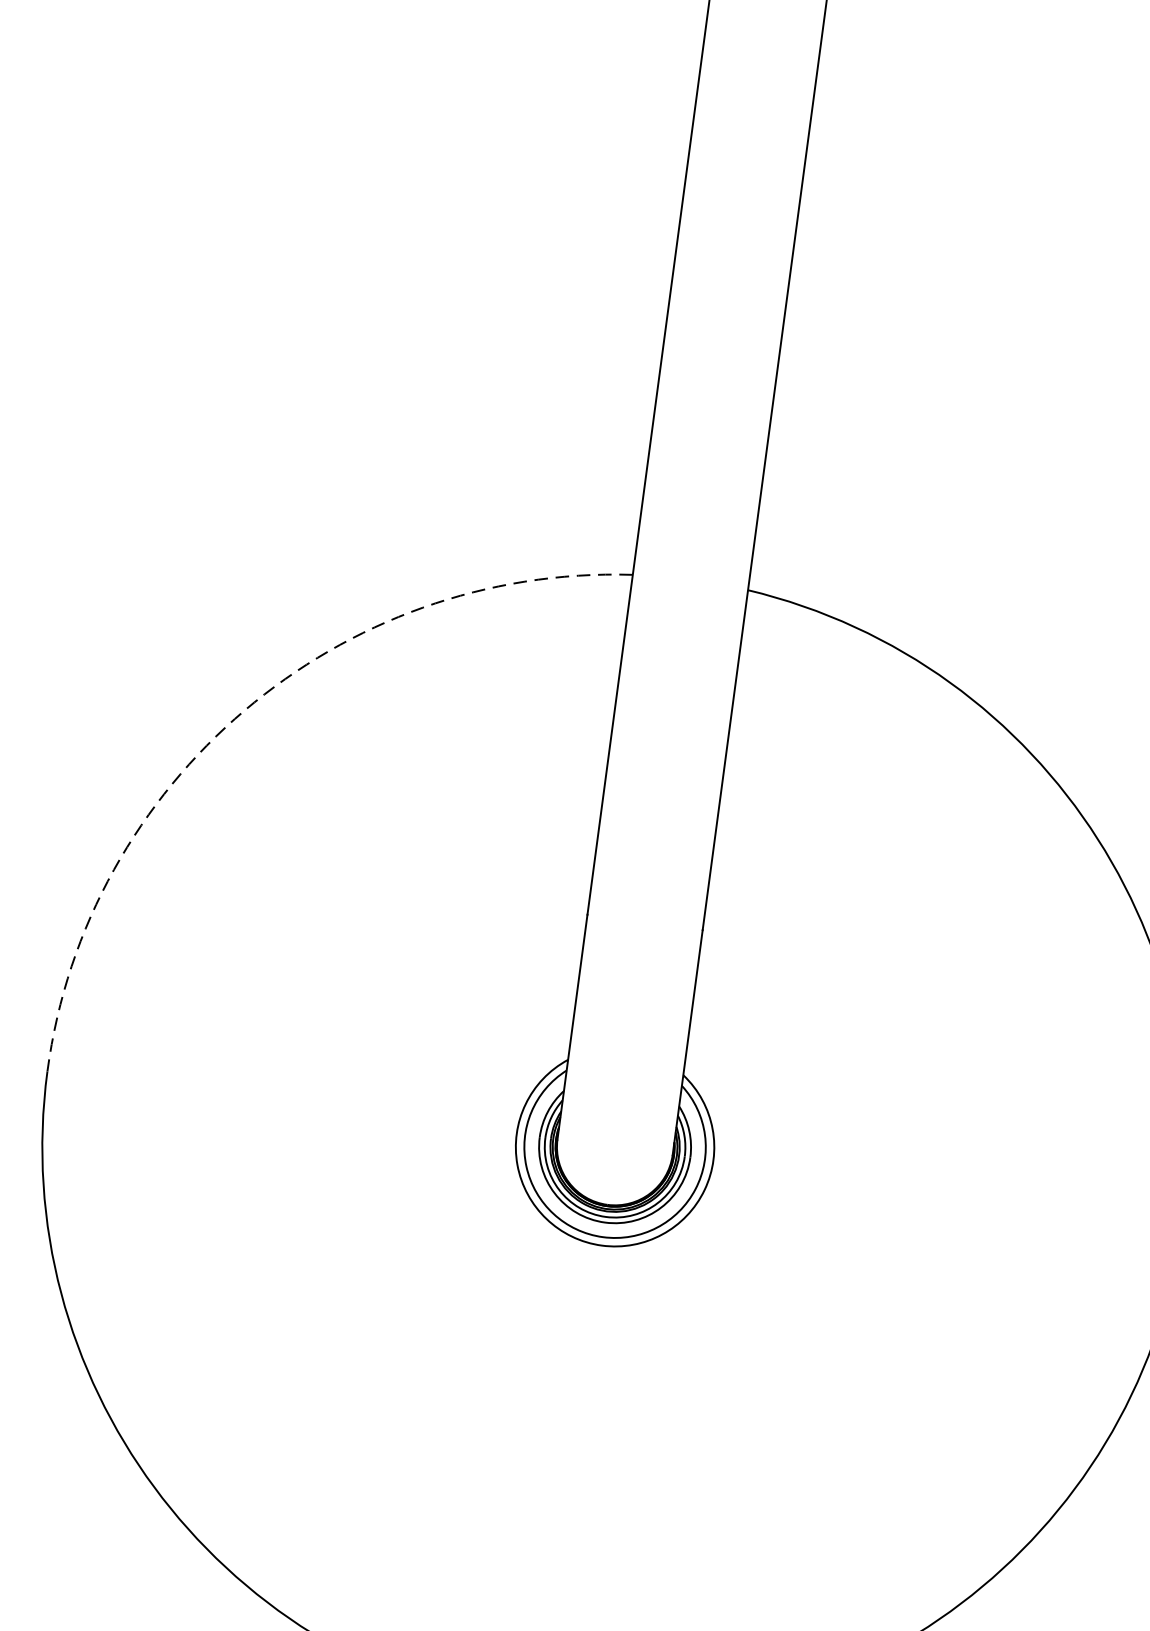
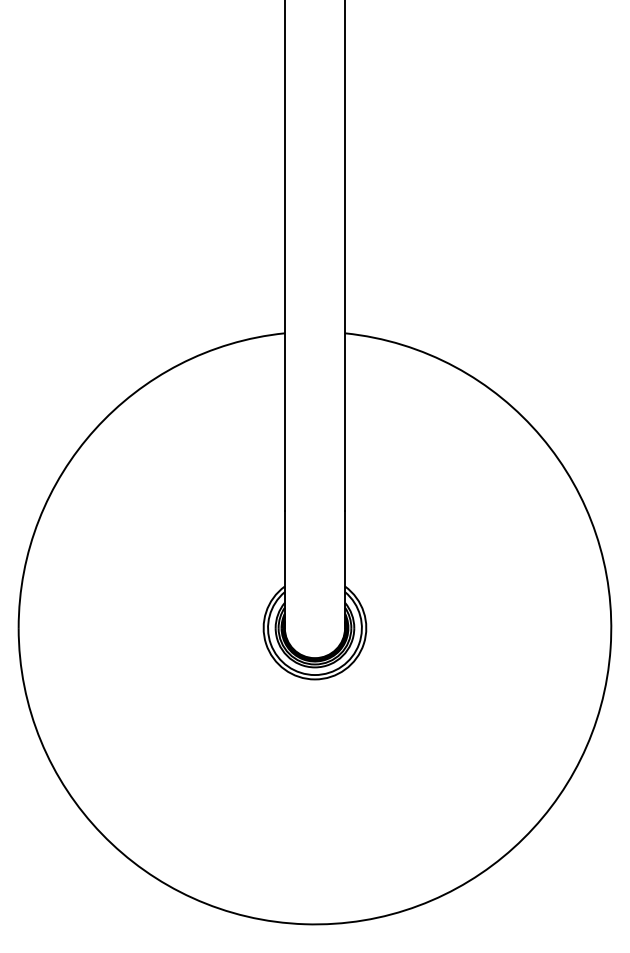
arc: (245, 710) -> (95, 429), dashed -> solid

